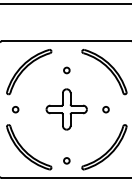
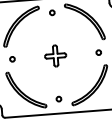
circle: (66, 70) -> (52, 12), moved
part: (66, 109) -> (55, 55), size x0.62
circle: (105, 109) -> (98, 52), moved

